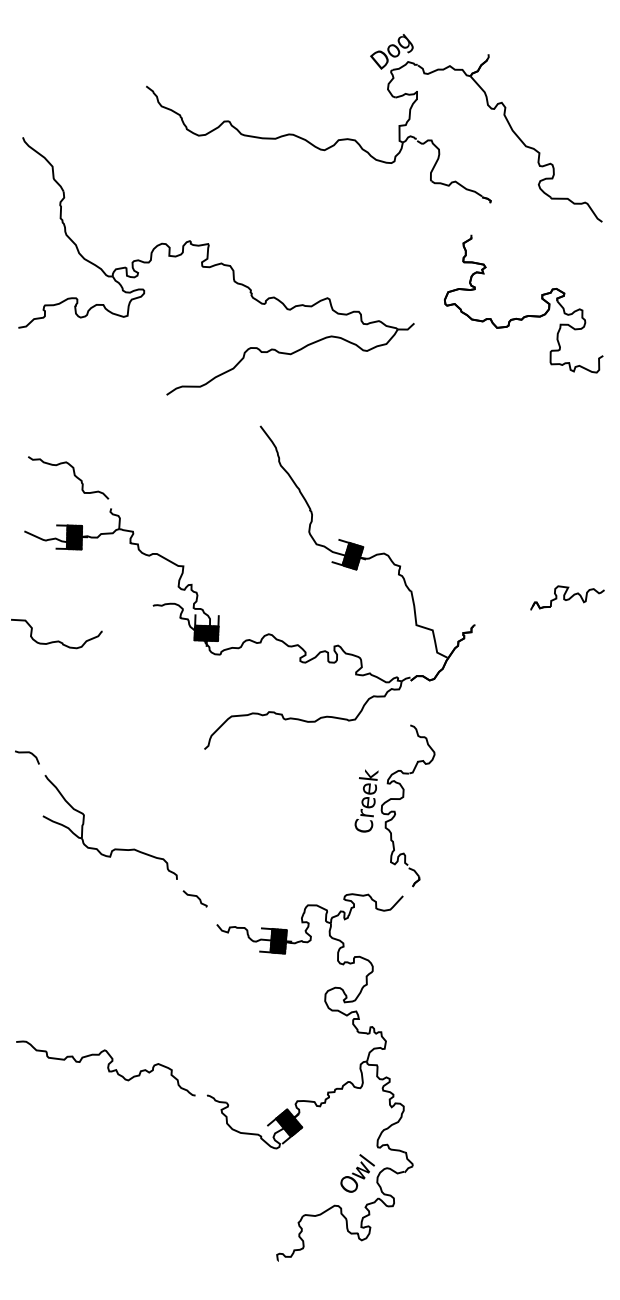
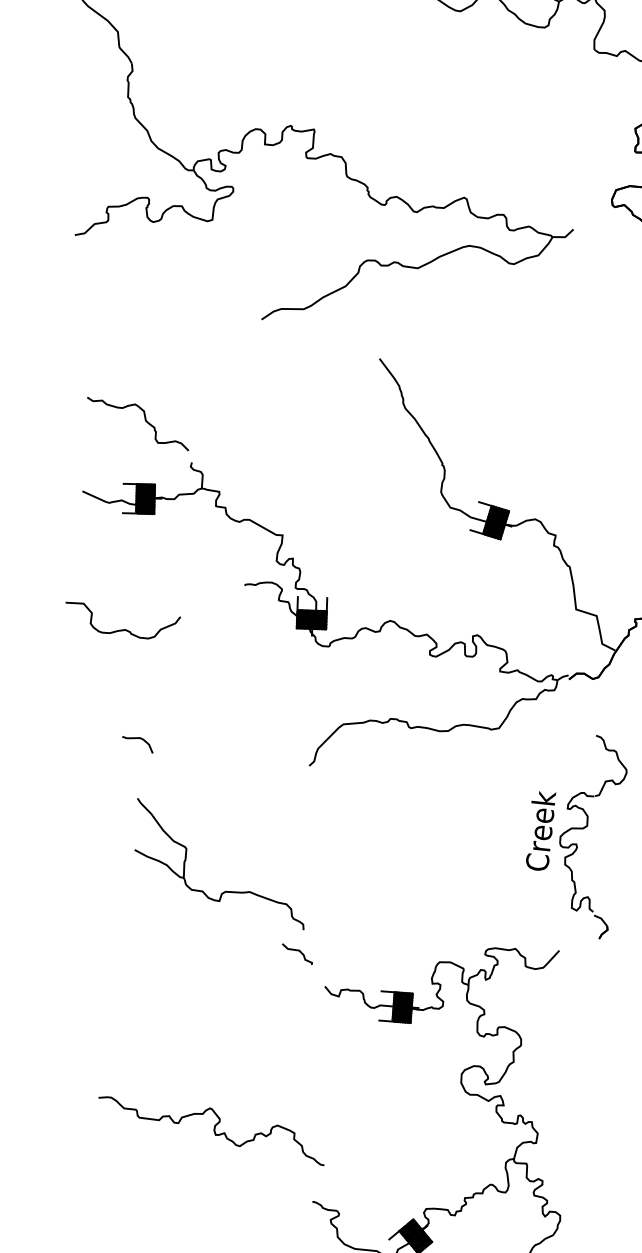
curve: (27, 753) -> (137, 739), moved
part: (394, 805) -> (576, 836), moved
part: (114, 848) -> (224, 890), moved
curve: (107, 1068) -> (213, 1131), moved

